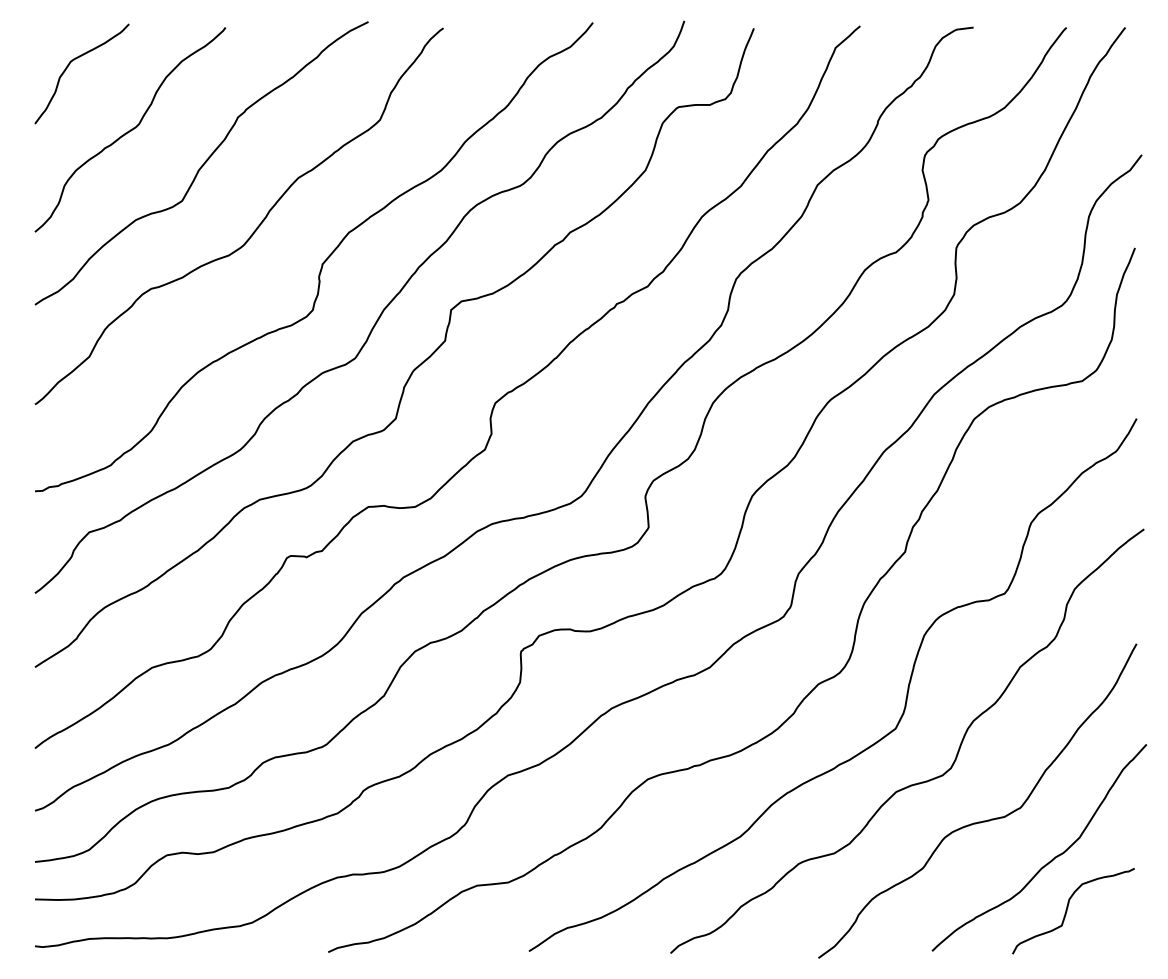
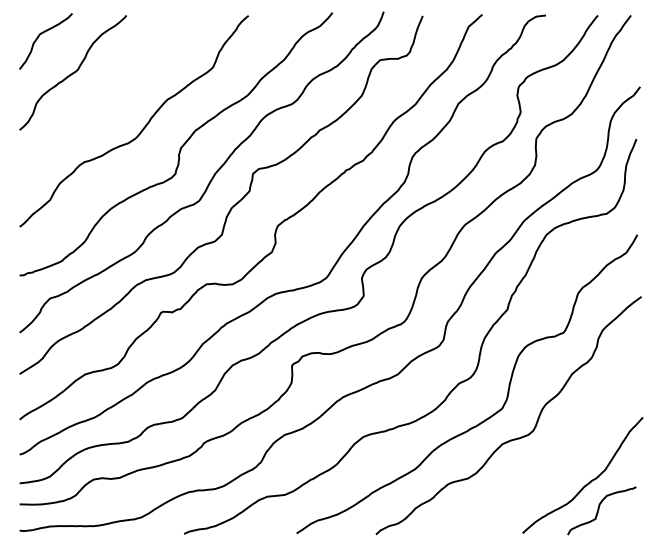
curve: (202, 163) -> (113, 91), removed
curve: (983, 819) -> (551, 459), removed

